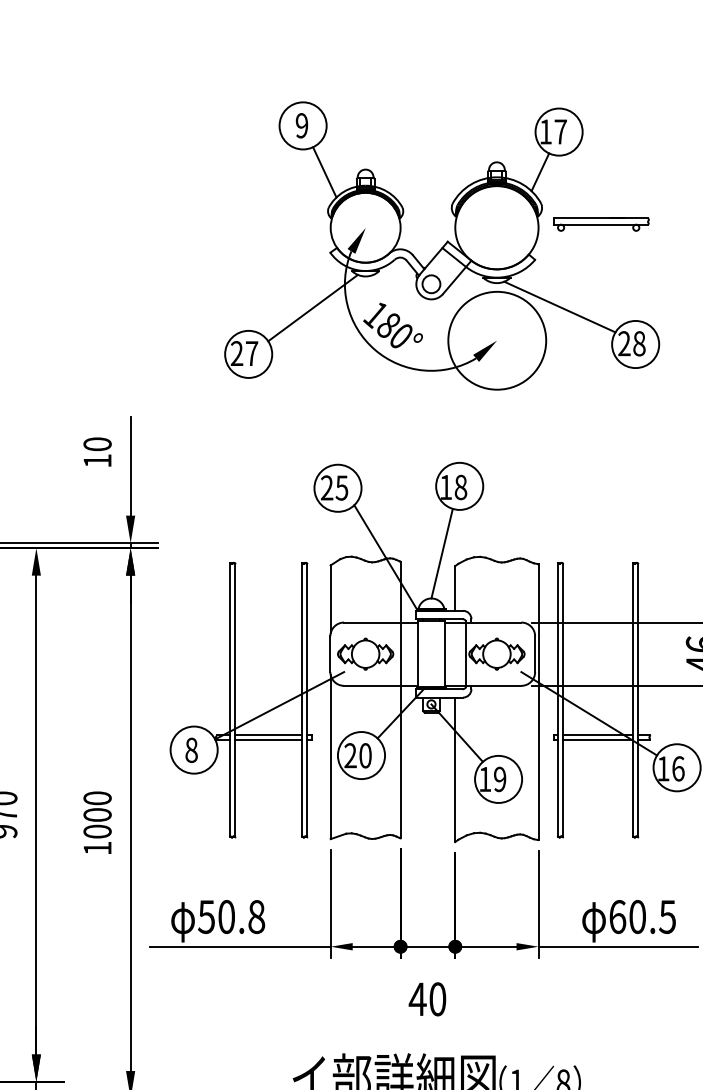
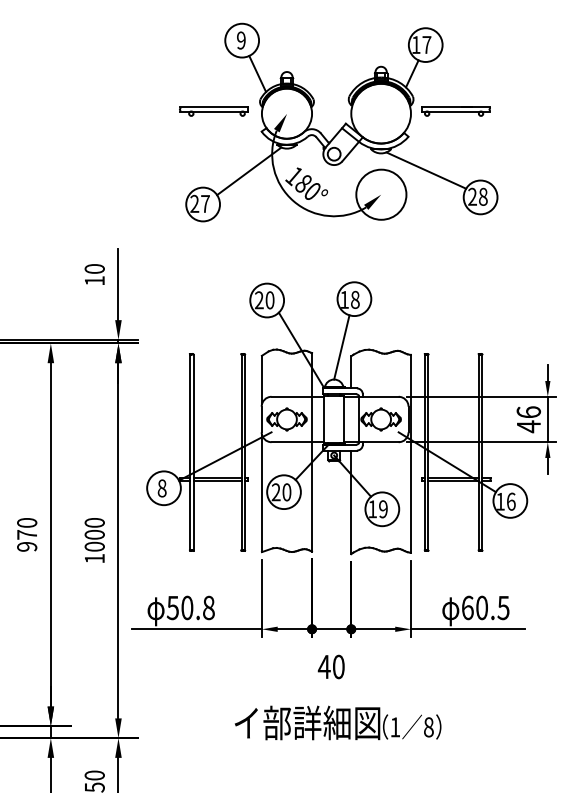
part: (263, 224) -> (213, 111), added
circle: (497, 340) -> (381, 194), size x0.71
text: (341, 488) -> (269, 300), 25 -> 20

